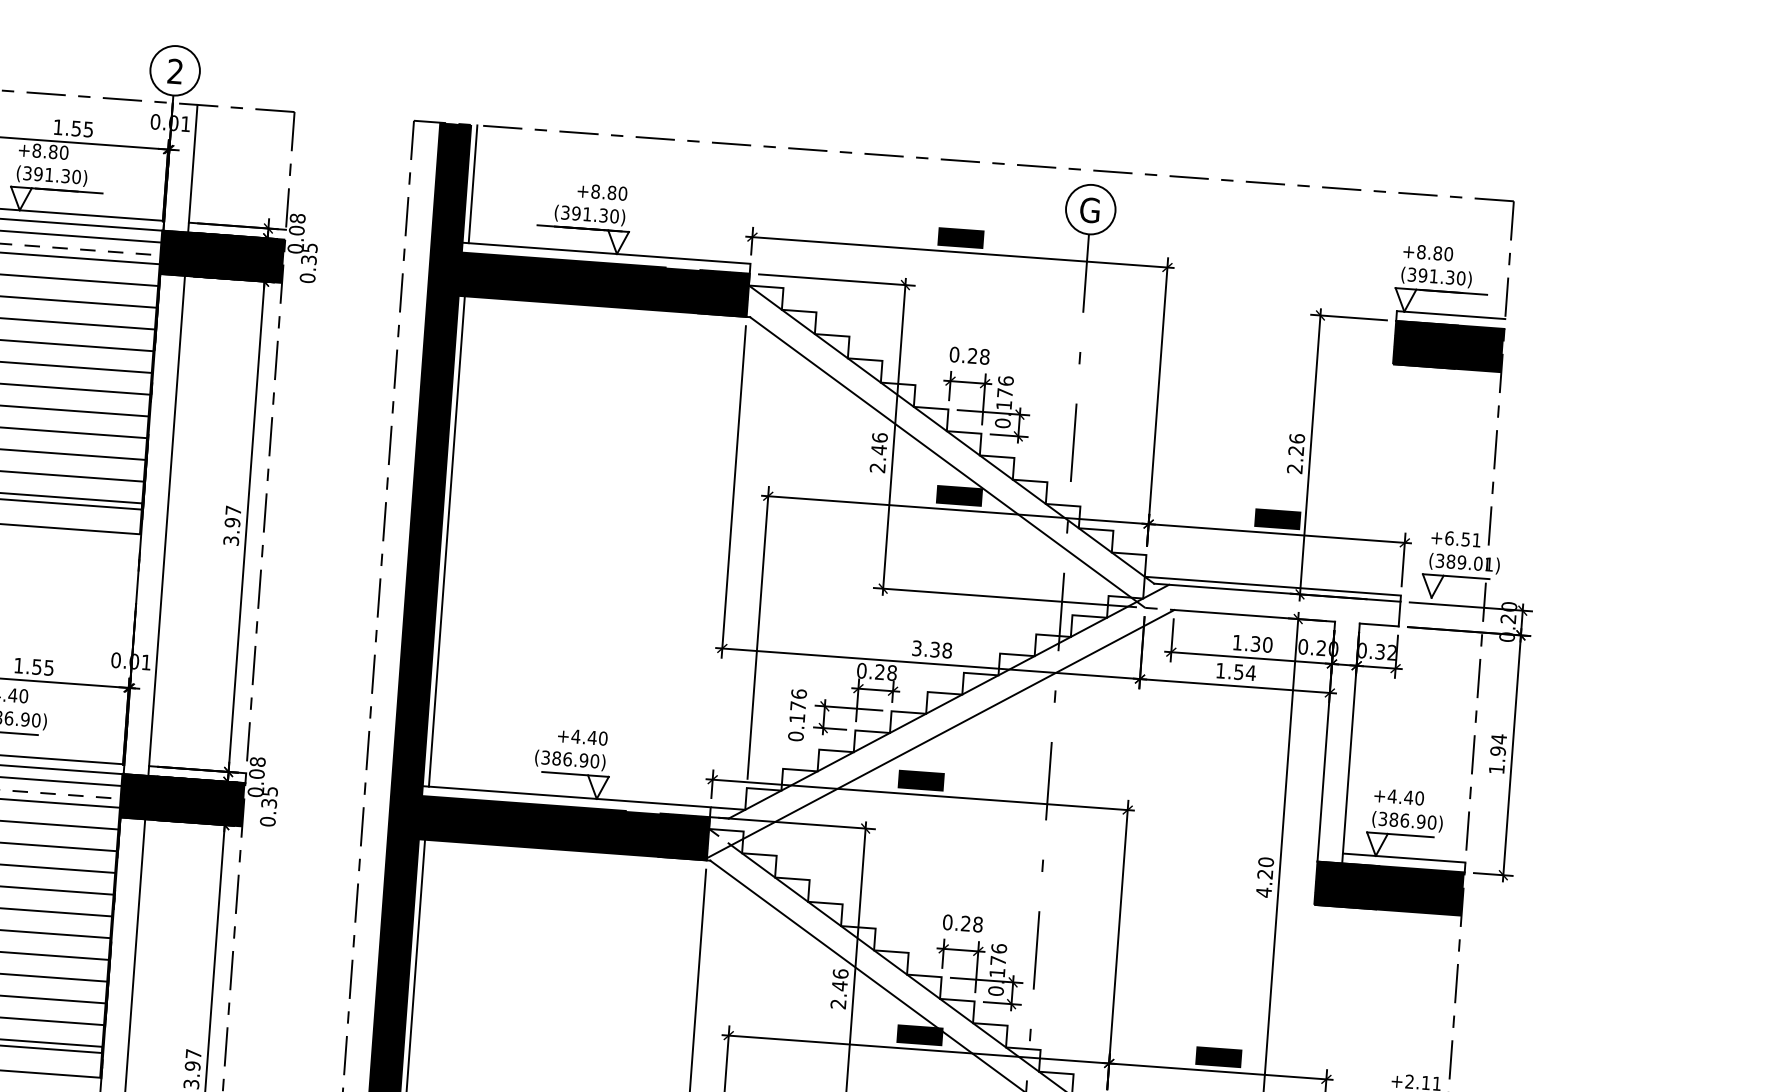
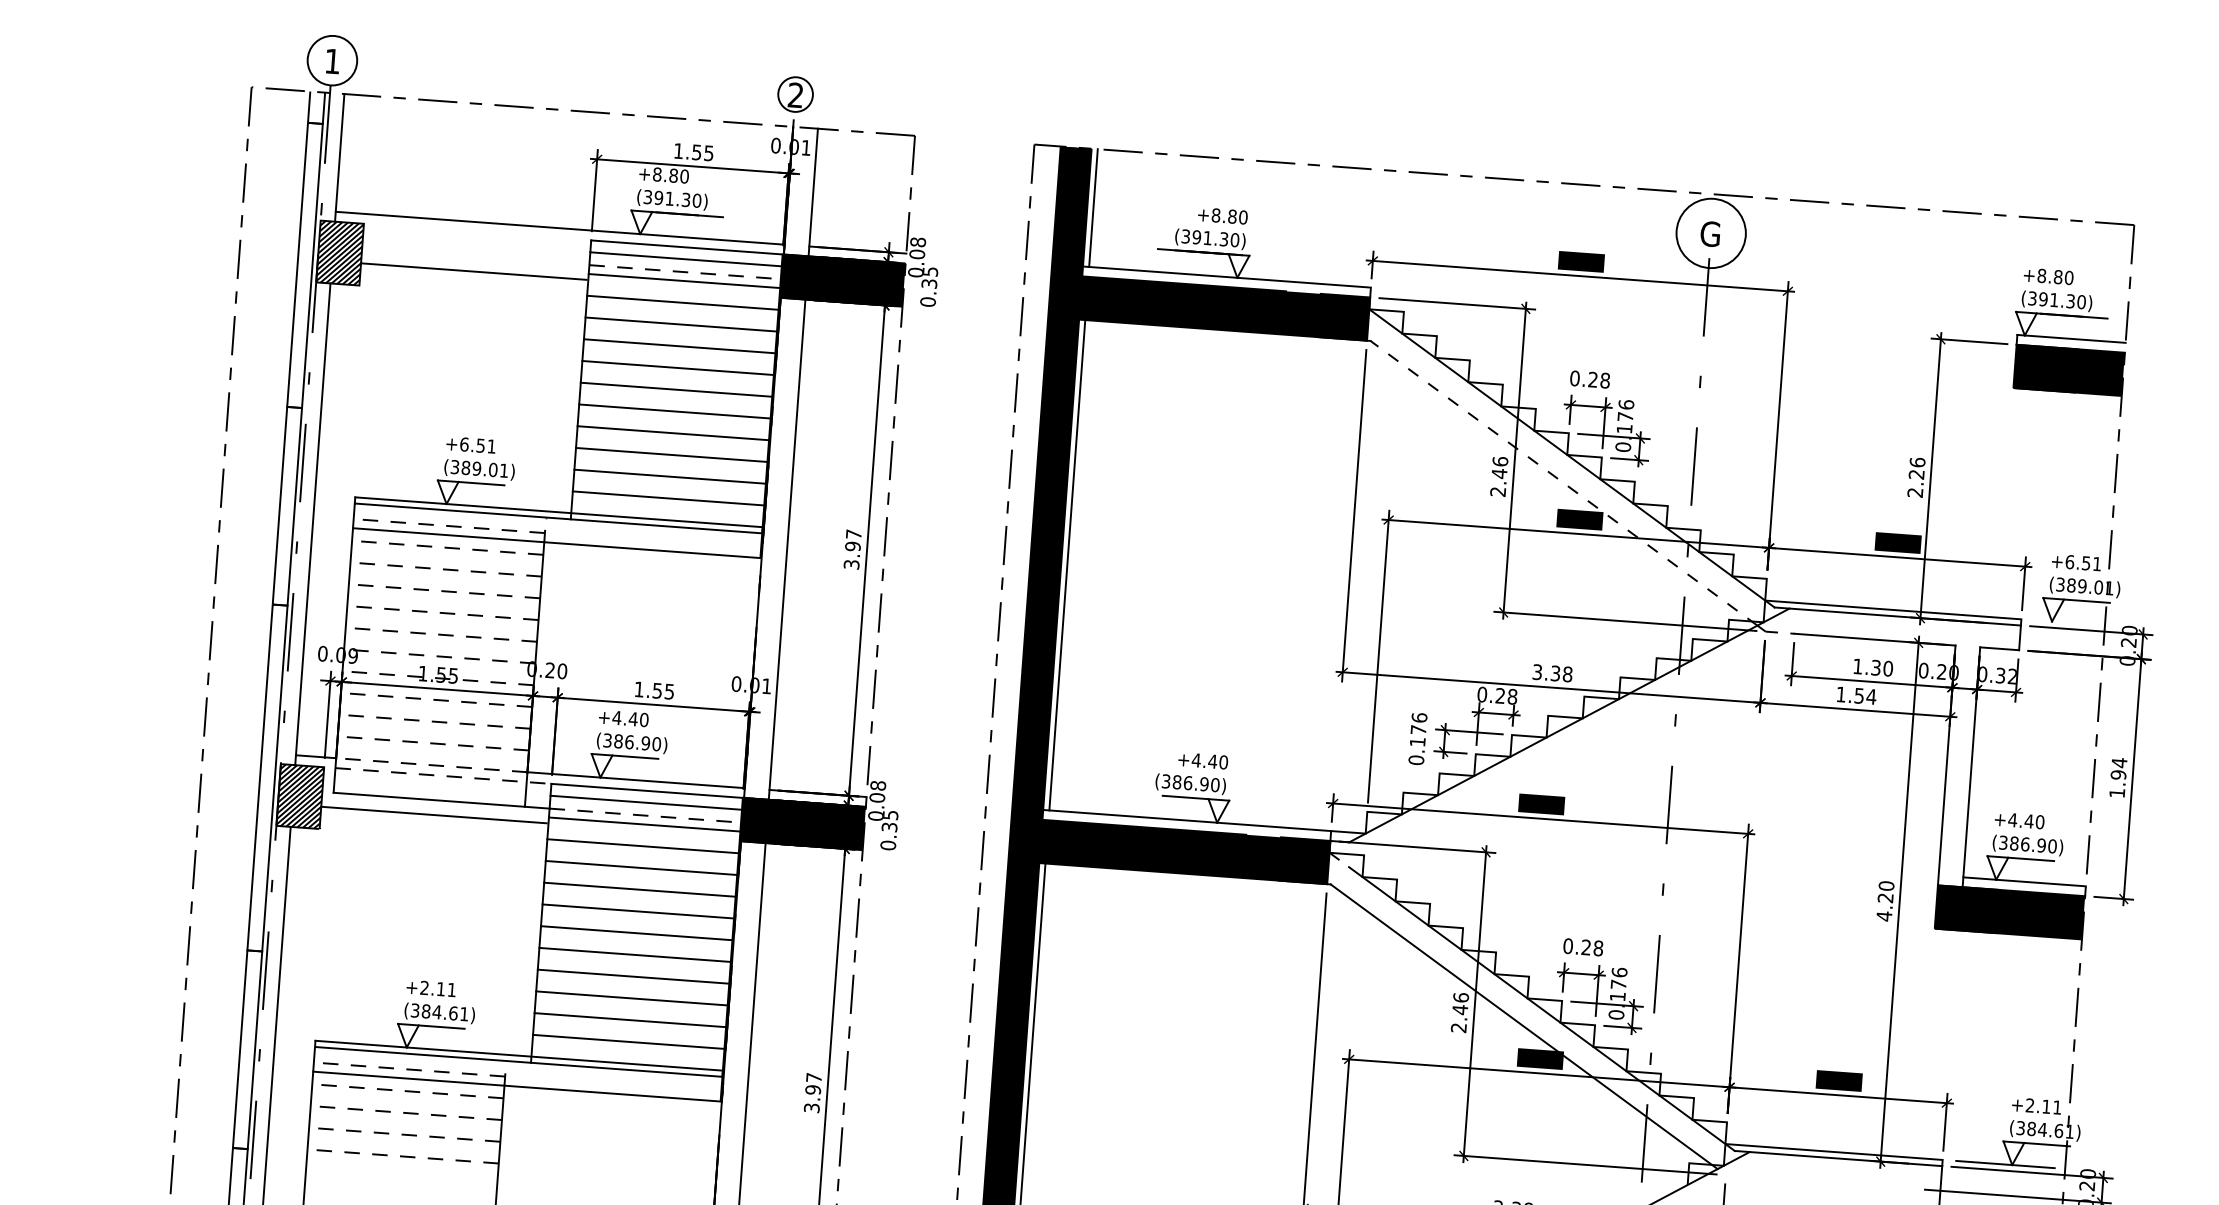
circle: (175, 70) -> (795, 94), size x0.7
circle: (1090, 209) -> (1710, 233), size x1.4
line: (943, 459) -> (1563, 483), solid -> dashed
line: (940, 733) -> (1560, 757), removed

